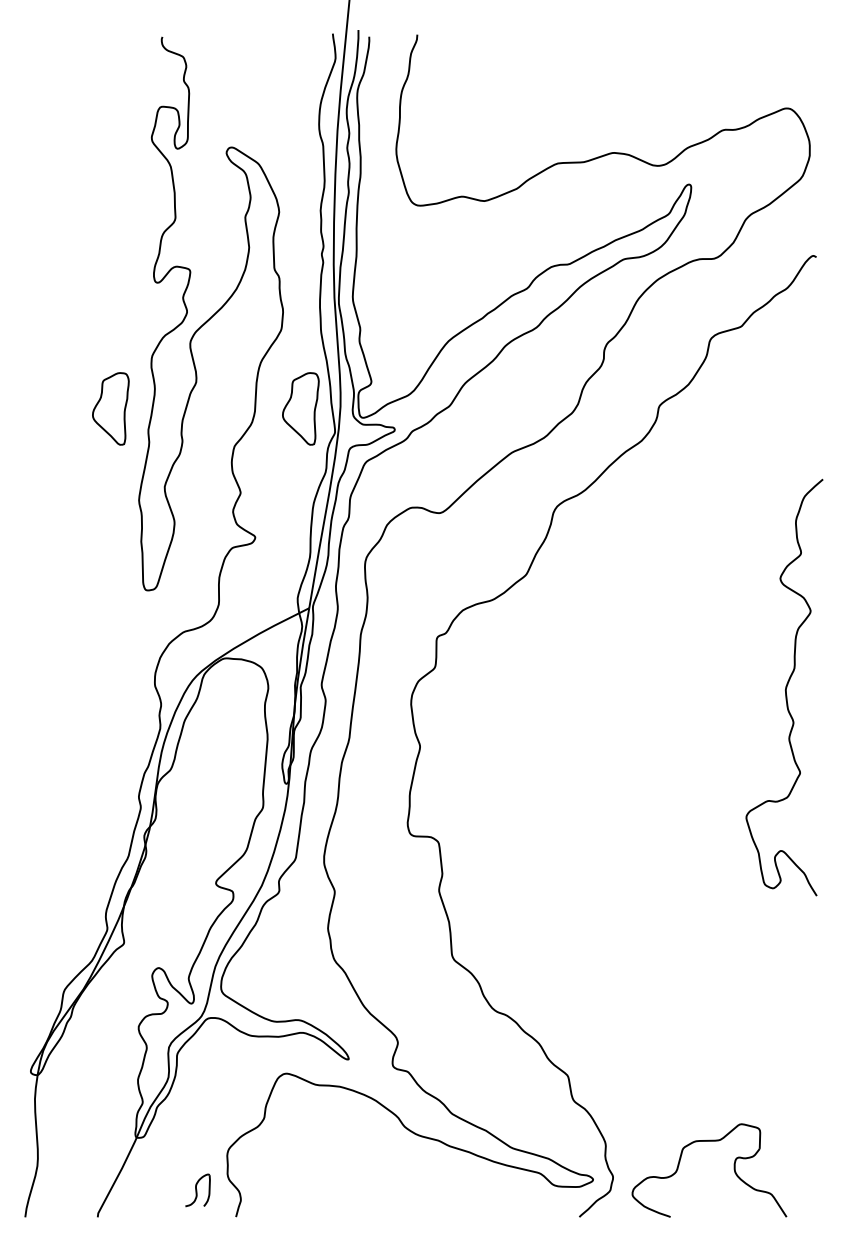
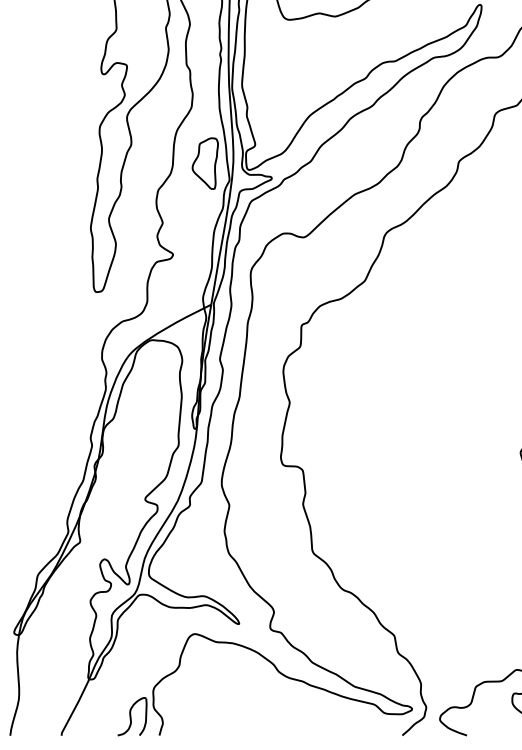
part: (110, 408) -> (70, 163), removed
part: (197, 1190) -> (132, 716), size x1.67

